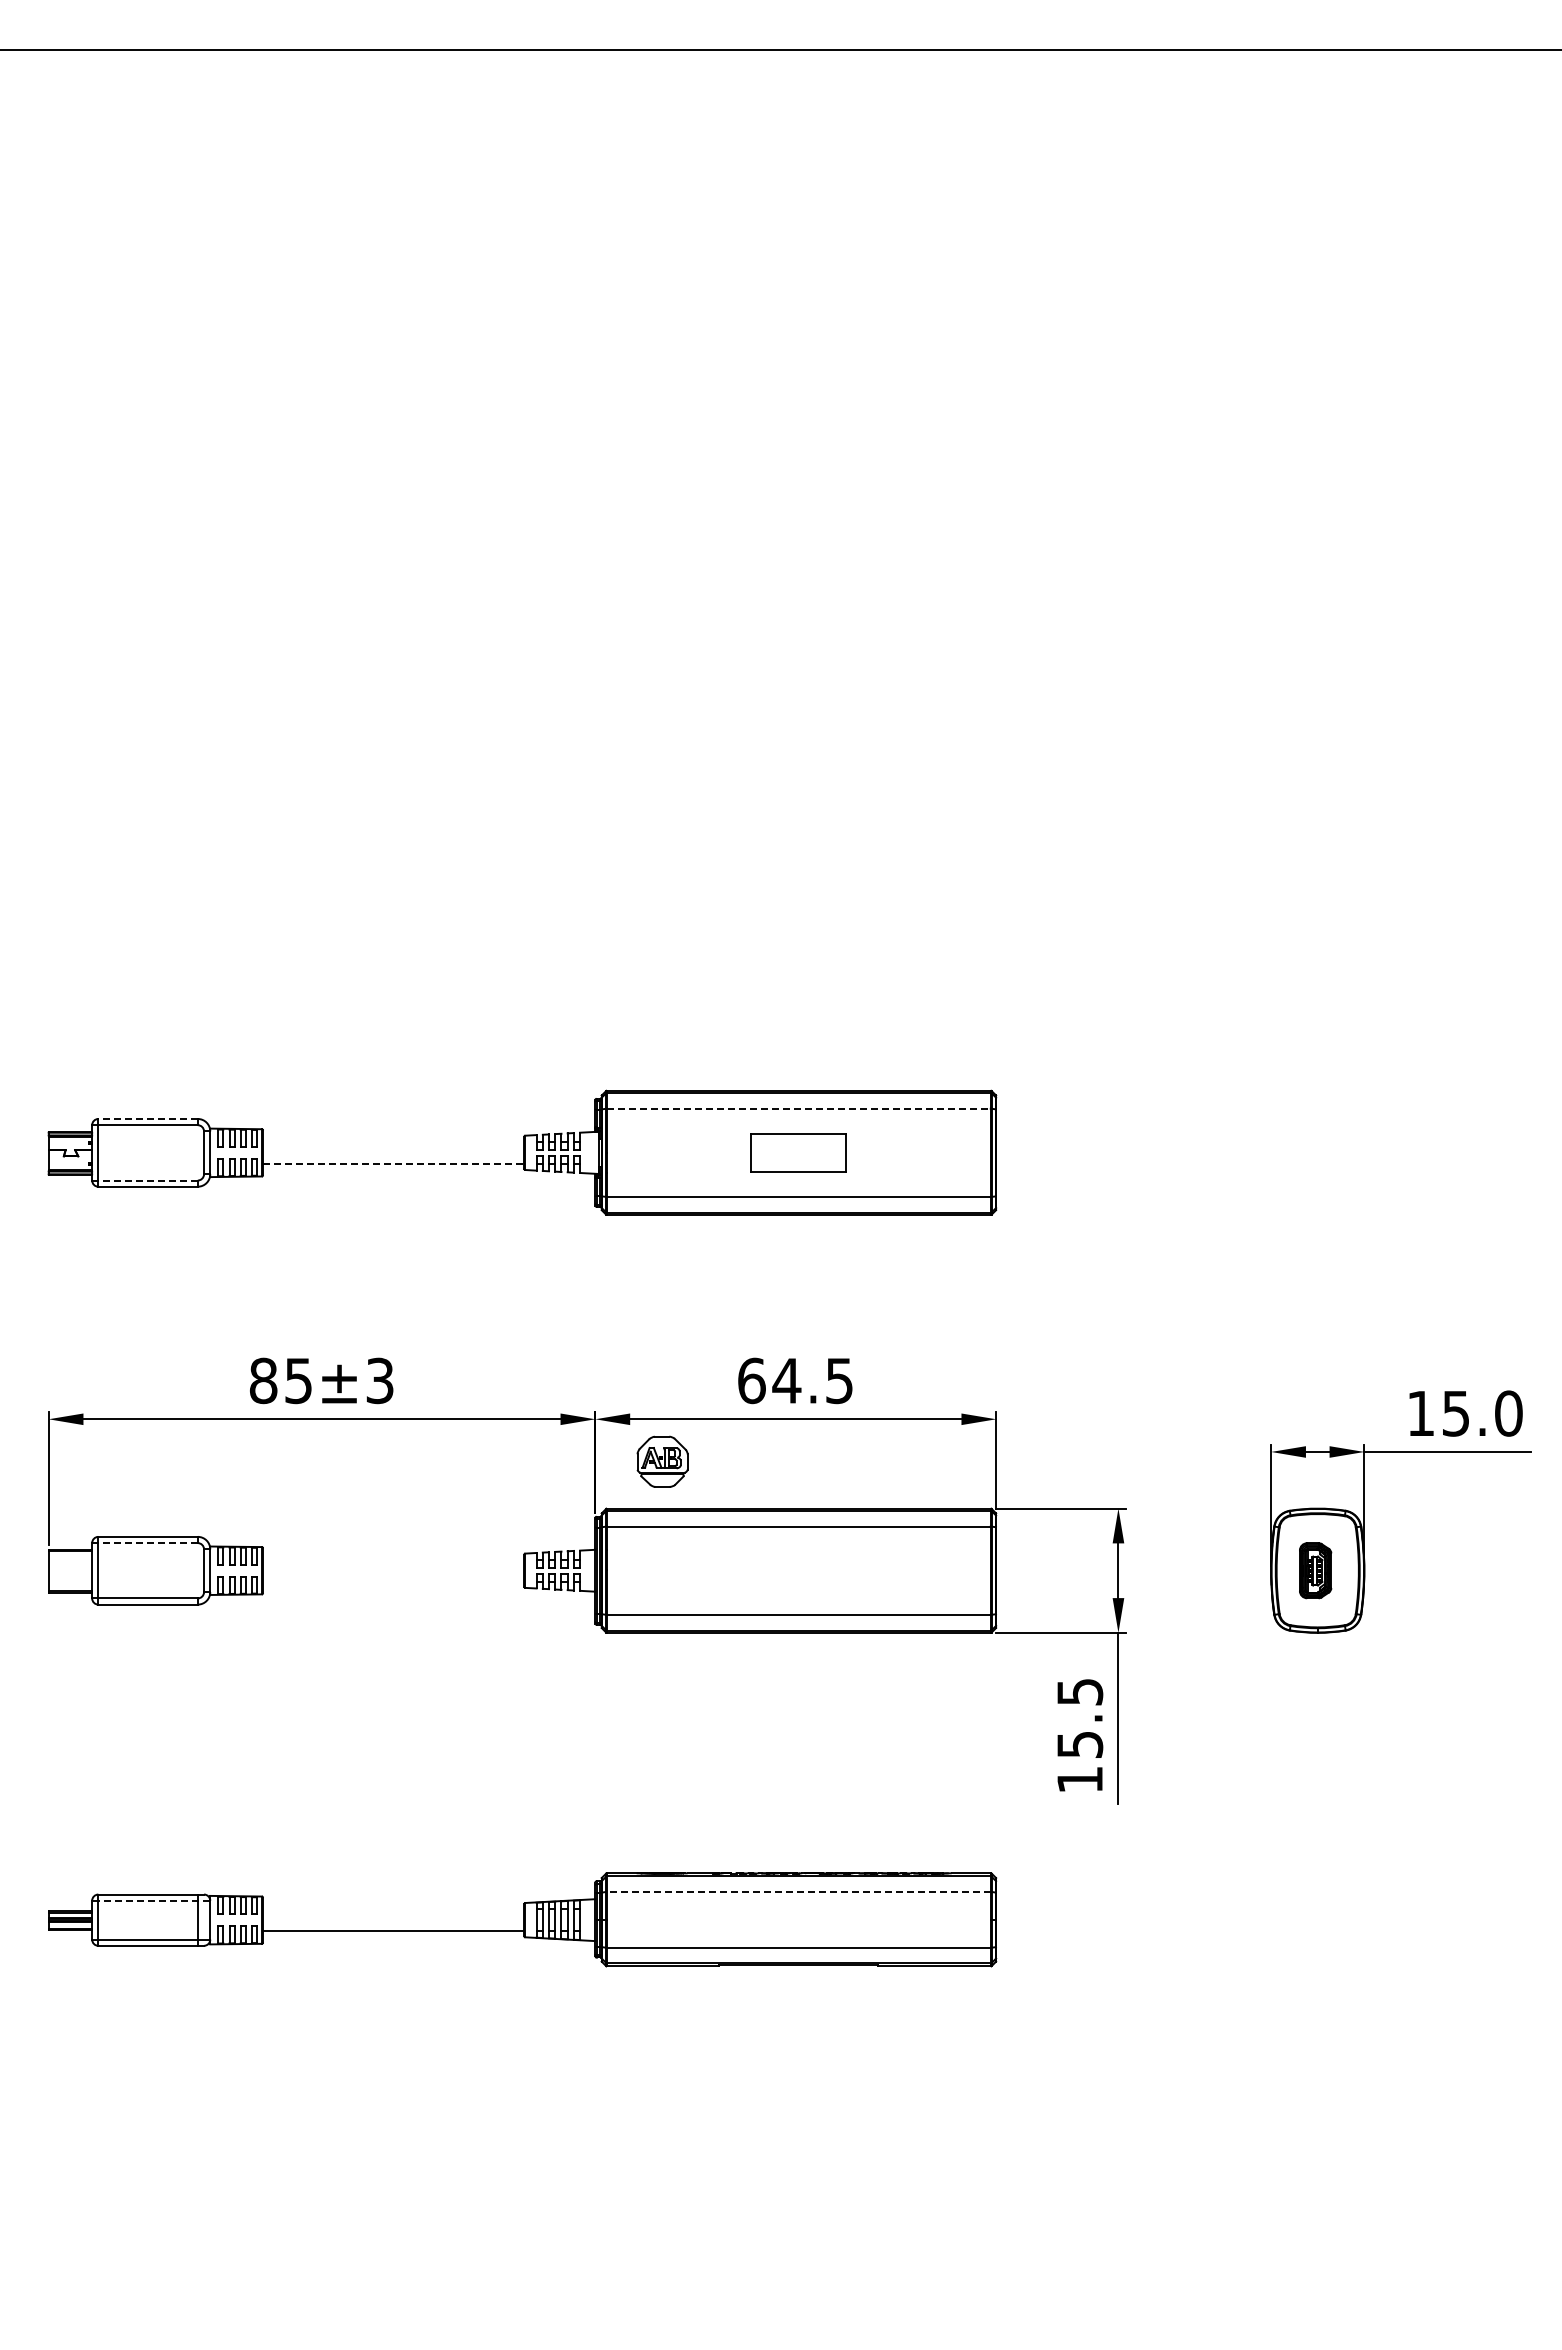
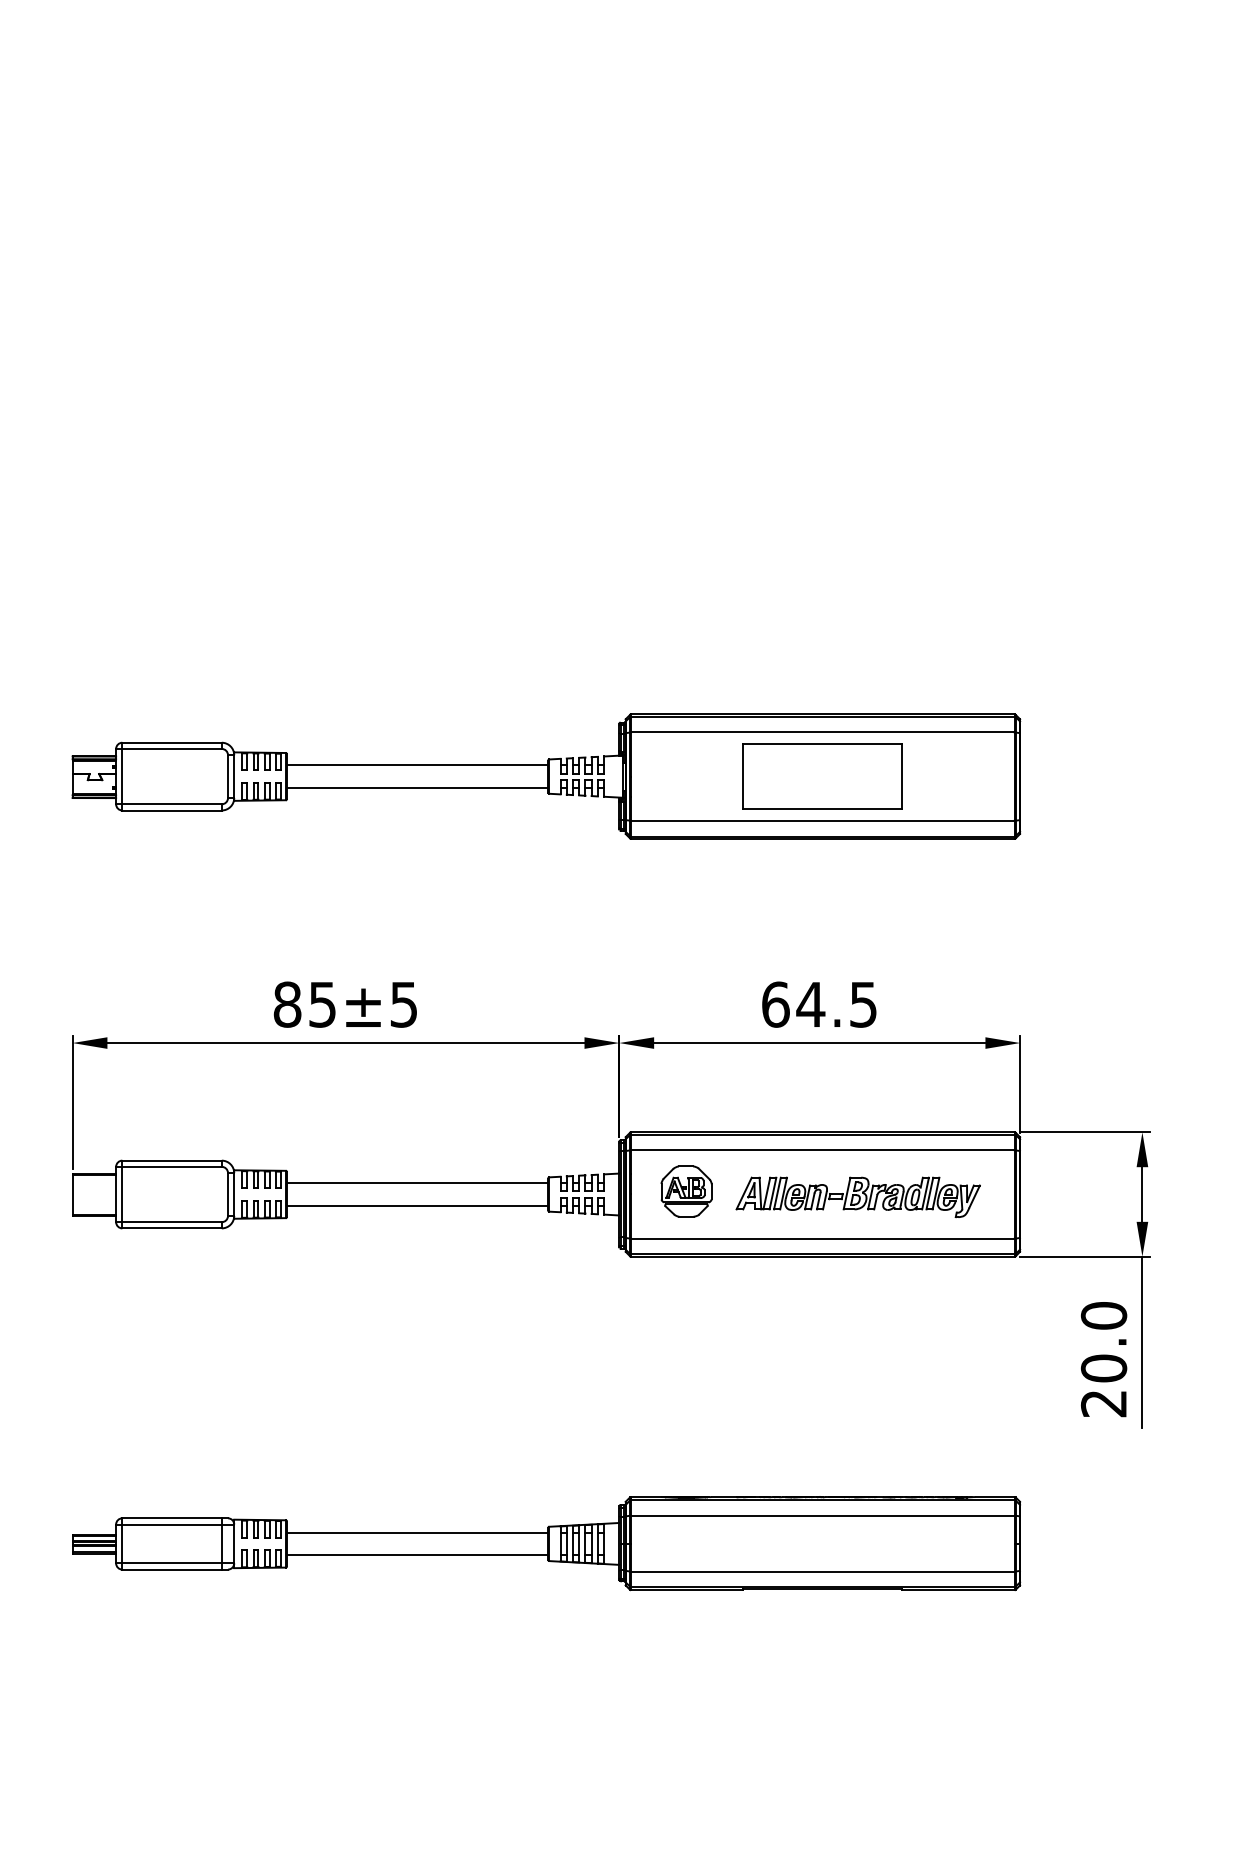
line: (798, 1108) -> (822, 732), dashed -> solid
line: (148, 1118) -> (172, 742), dashed -> solid
line: (393, 1141) -> (417, 765), added
part: (798, 1152) -> (822, 776), size x1.67
line: (393, 1164) -> (417, 788), dashed -> solid
line: (145, 1180) -> (169, 804), dashed -> solid
text: (380, 1380) -> (404, 1004), 85±3 -> 85±5
part: (662, 1461) -> (686, 1191), moved
line: (145, 1543) -> (169, 1167), dashed -> solid
line: (393, 1559) -> (417, 1183), added
part: (833, 1573) -> (857, 1197), added
line: (393, 1581) -> (417, 1205), added
text: (1080, 1735) -> (1104, 1359), 15.5 -> 20.0
line: (798, 1891) -> (822, 1515), dashed -> solid
line: (150, 1900) -> (174, 1524), dashed -> solid
line: (393, 1908) -> (417, 1532), added

